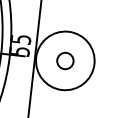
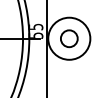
circle: (65, 60) -> (69, 38), size x1.43

